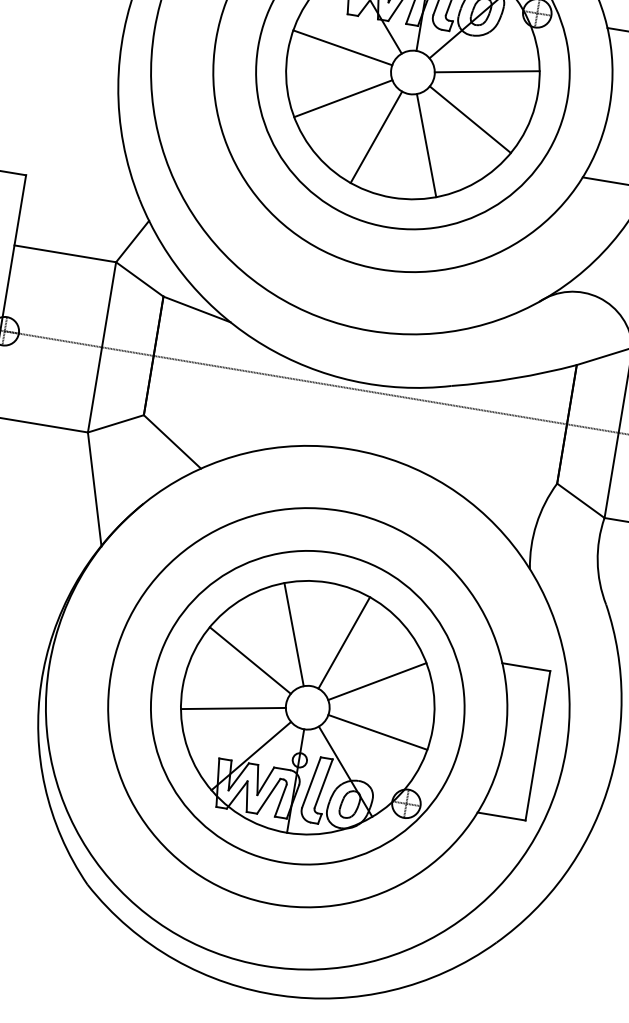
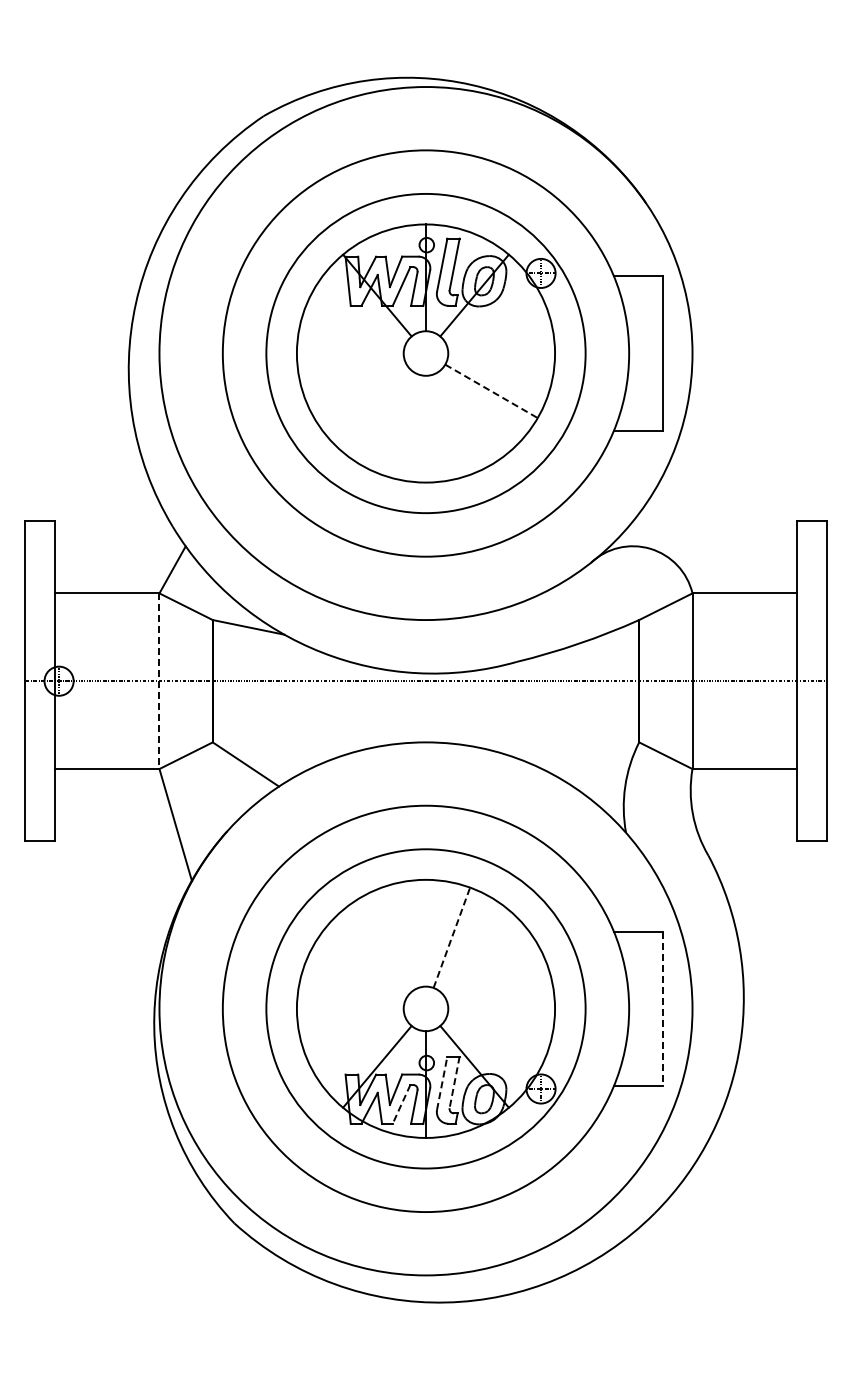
line: (342, 47) -> (351, 340), removed
line: (487, 71) -> (500, 340), removed
line: (343, 98) -> (360, 391), removed
line: (470, 119) -> (491, 391), solid -> dashed
line: (375, 137) -> (399, 424), removed
line: (426, 145) -> (451, 424), removed
line: (102, 347) -> (159, 681), solid -> dashed
line: (293, 634) -> (399, 937), removed
line: (344, 642) -> (452, 937), solid -> dashed
line: (250, 659) -> (360, 970), removed
line: (377, 681) -> (491, 970), removed
line: (233, 707) -> (351, 1021), removed
line: (377, 731) -> (500, 1021), removed
line: (537, 746) -> (663, 1009), solid -> dashed
line: (311, 781) -> (442, 1082), solid -> dashed
line: (323, 783) -> (454, 1082), solid -> dashed
line: (268, 796) -> (401, 1104), solid -> dashed

